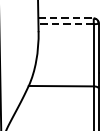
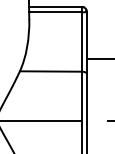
line: (66, 18) -> (55, 6), dashed -> solid
line: (66, 24) -> (55, 12), dashed -> solid

